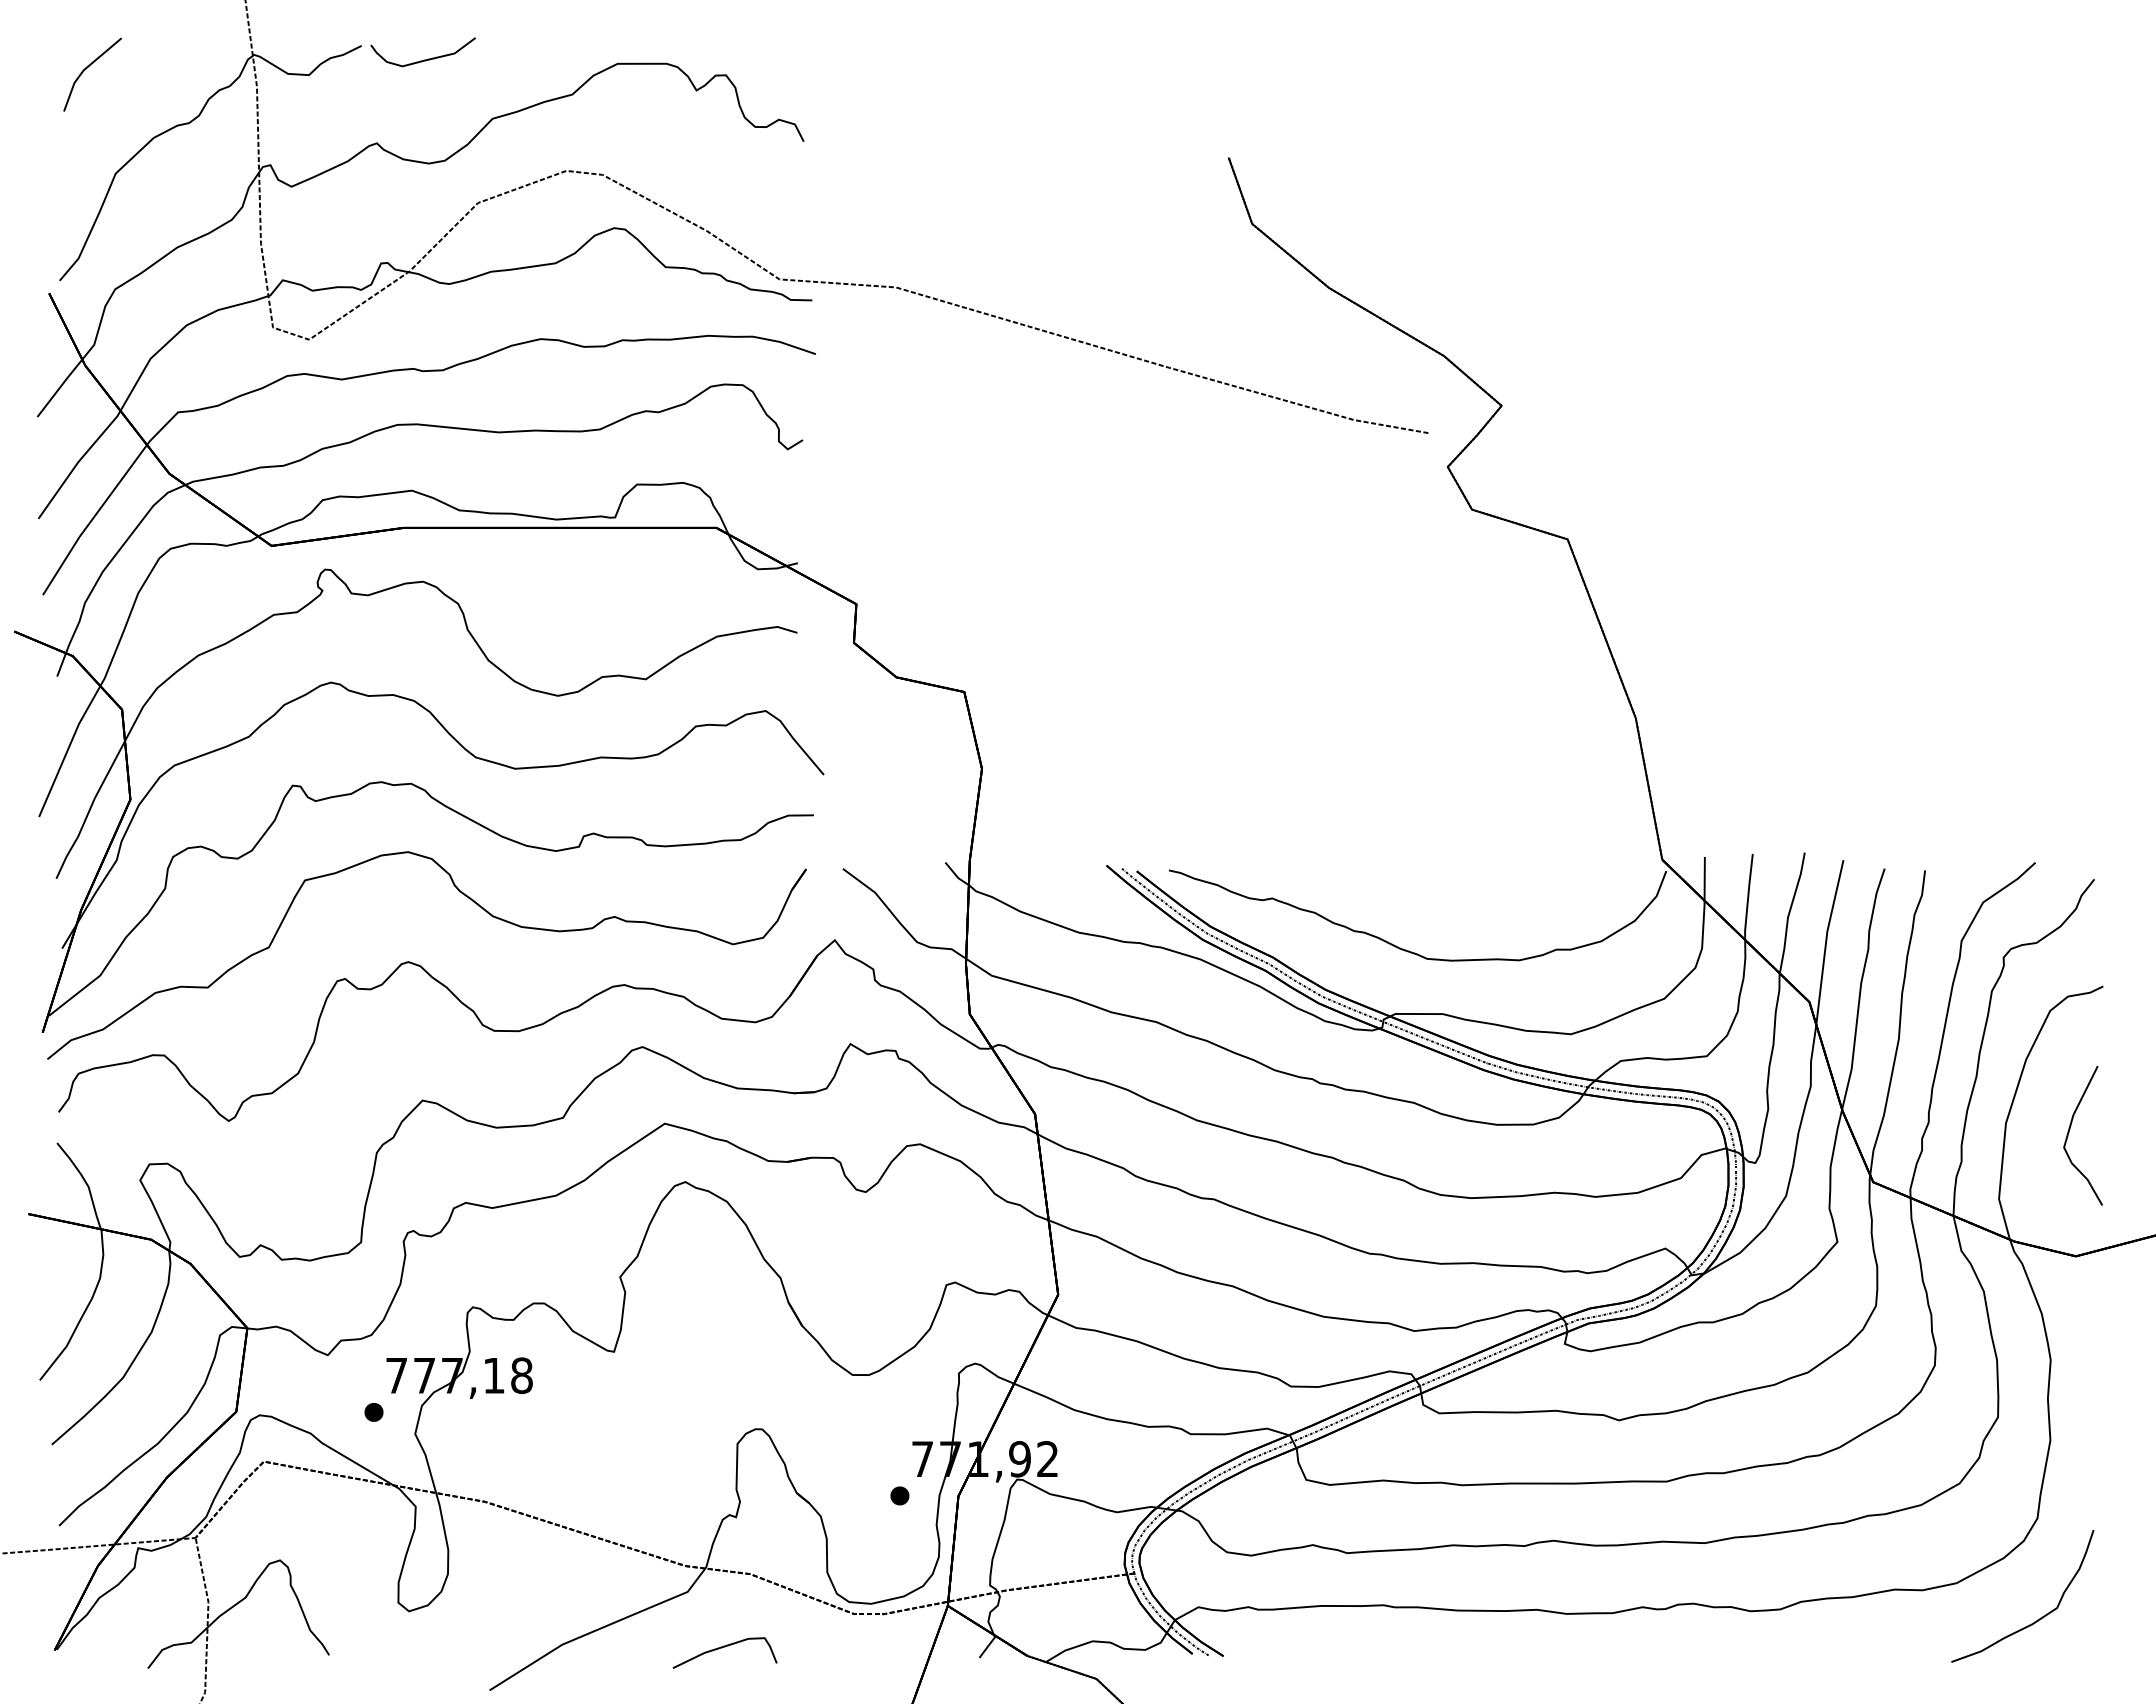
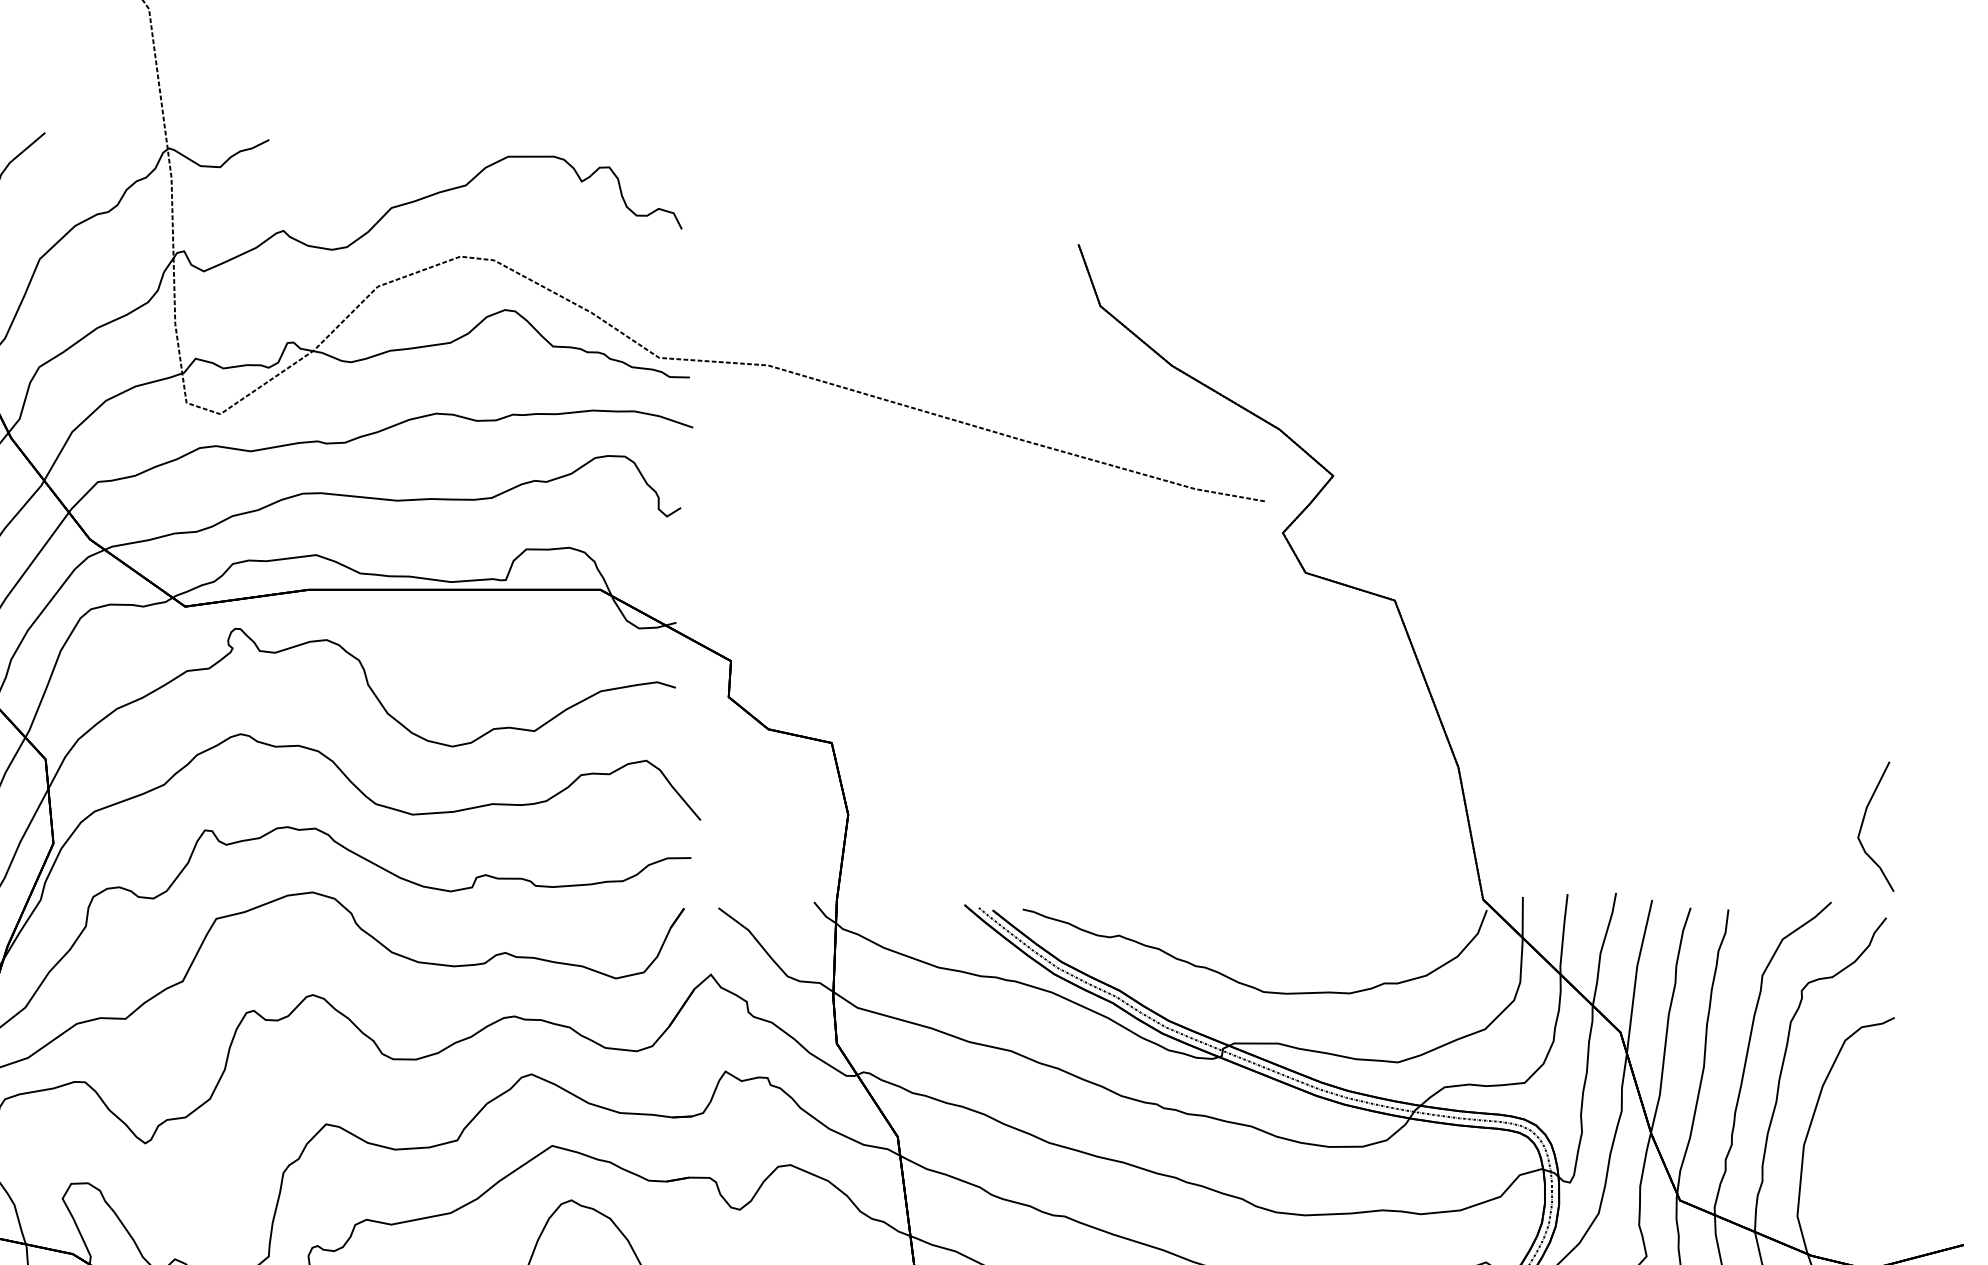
curve: (424, 59) -> (327, 152), removed
curve: (2069, 1133) -> (1863, 824), moved

